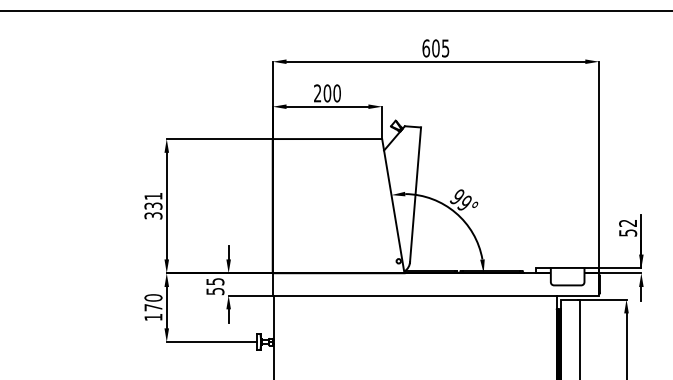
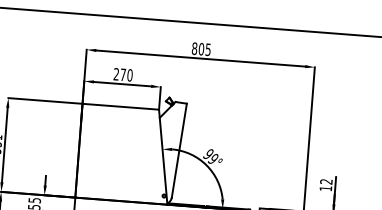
text: (426, 48) -> (194, 48), 605 -> 805
text: (327, 93) -> (123, 74), 200 -> 270
text: (628, 232) -> (326, 188), 52 -> 12

